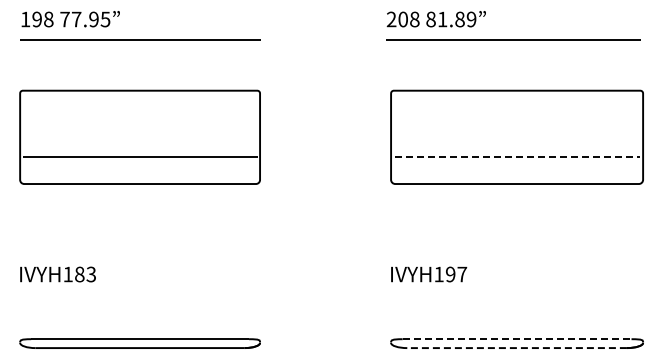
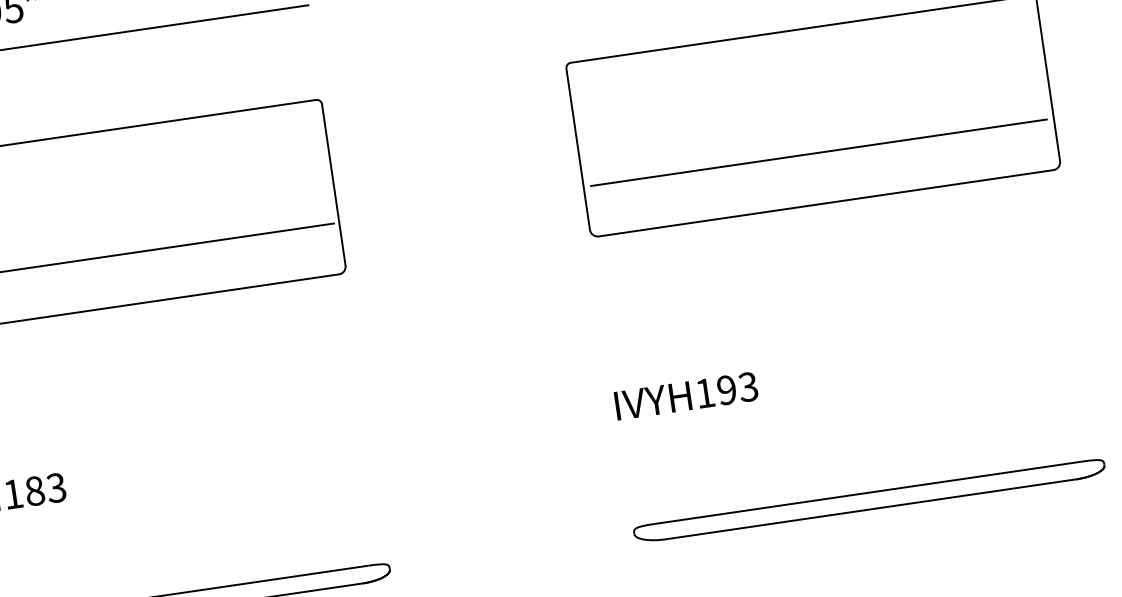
line: (517, 156) -> (819, 151), dashed -> solid
text: (462, 274) -> (748, 386), IVYH197 -> IVYH193
line: (517, 339) -> (869, 493), dashed -> solid
line: (517, 348) -> (871, 510), dashed -> solid

